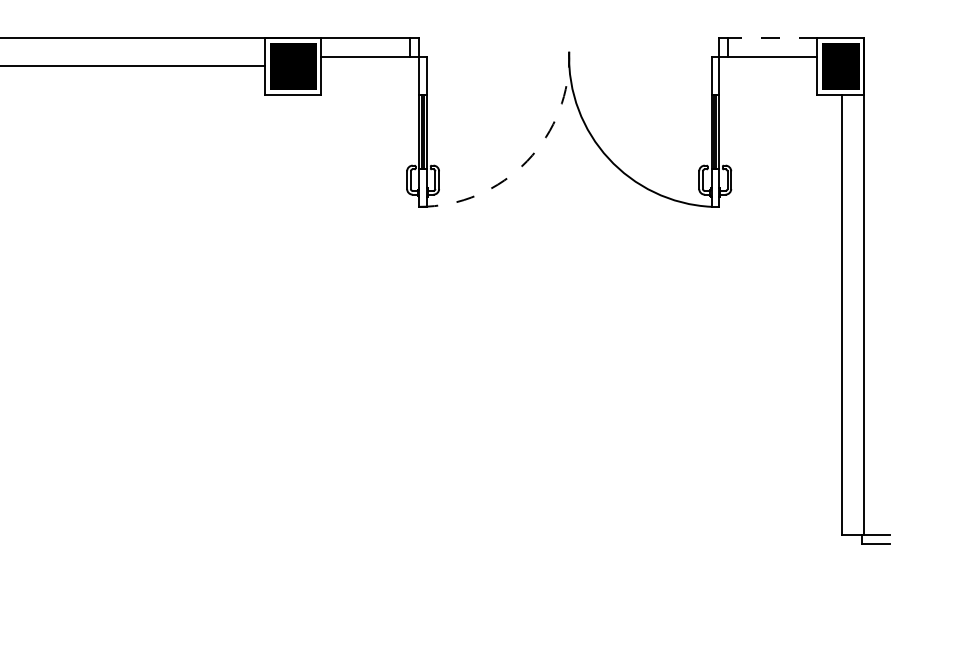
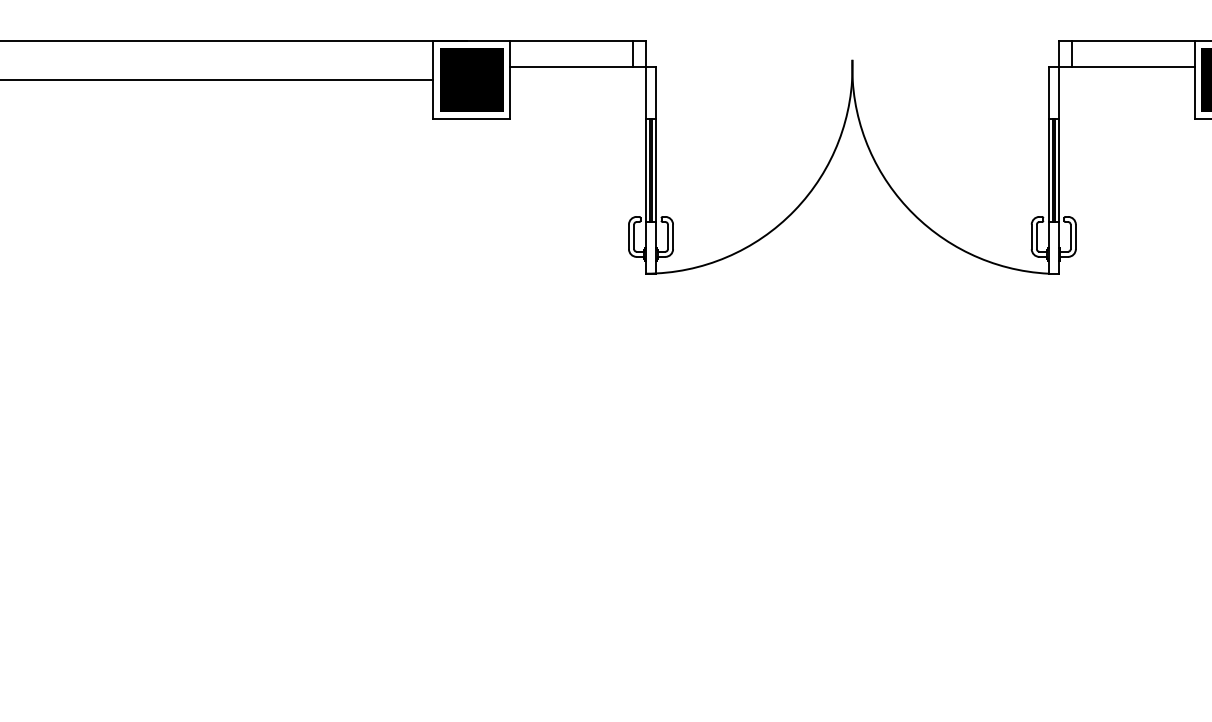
line: (772, 38) -> (1132, 41), dashed -> solid
arc: (527, 161) -> (794, 211), dashed -> solid

